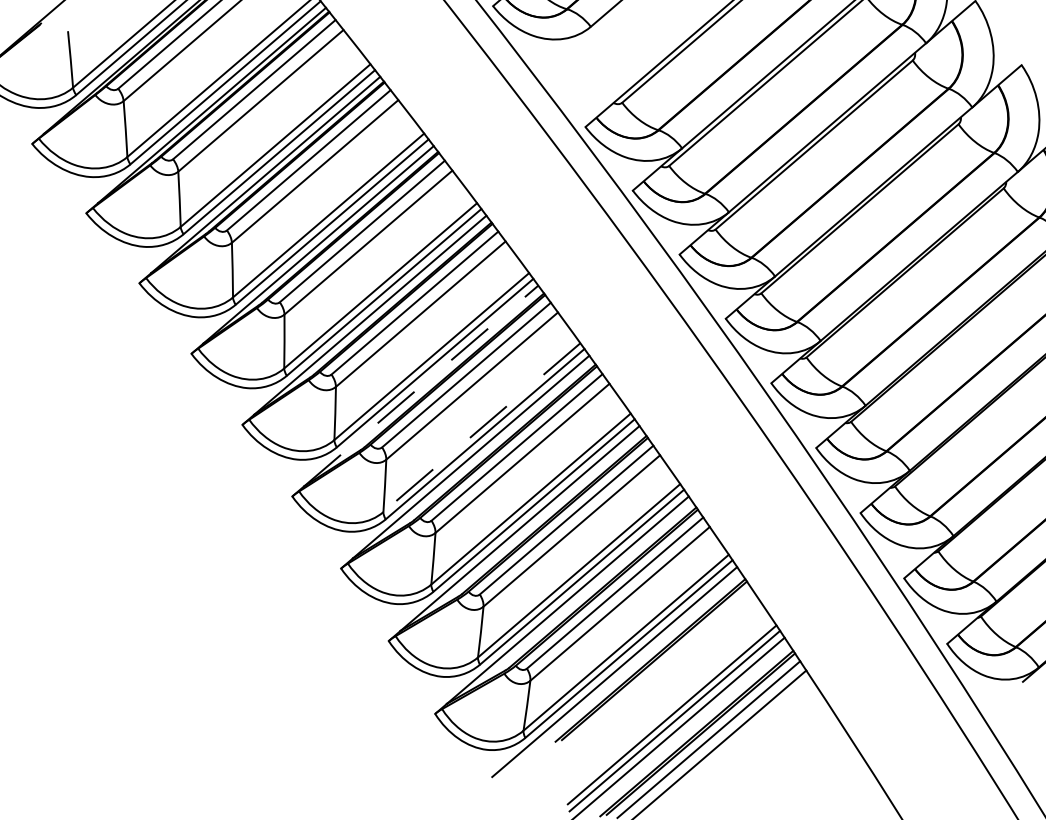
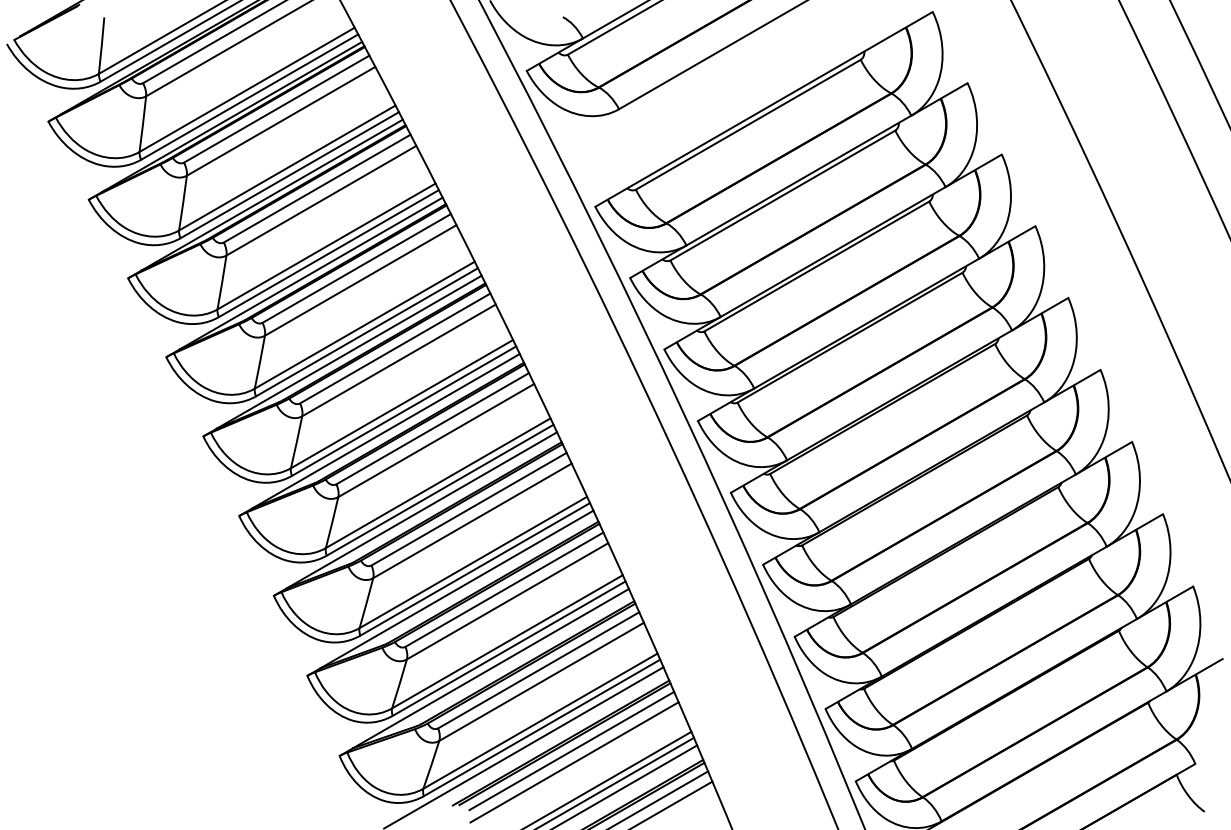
line: (421, 385) -> (386, 430), dashed -> solid
line: (482, 427) -> (438, 483), dashed -> solid
line: (662, 665) -> (571, 750), added
line: (667, 677) -> (574, 762), added

